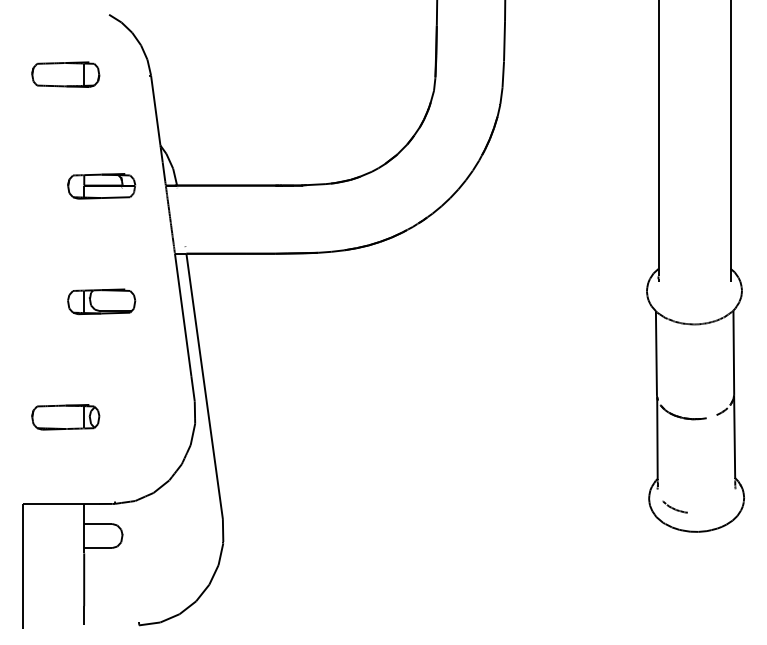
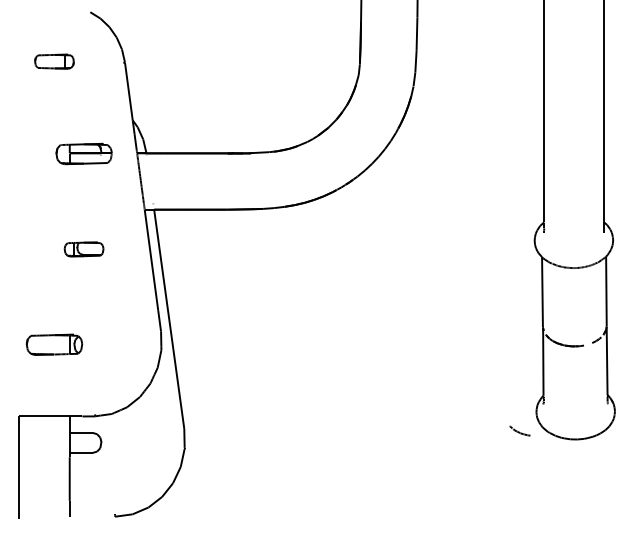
part: (65, 74) -> (54, 61), size x0.7
part: (100, 301) -> (83, 249), size x0.7
part: (674, 506) -> (519, 430), moved

